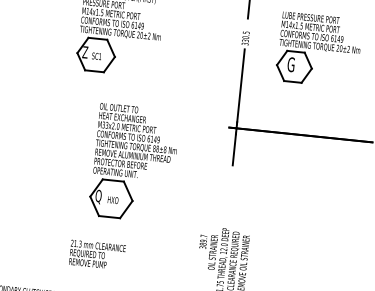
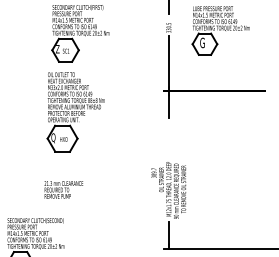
part: (133, 163) -> (75, 112), moved
text: (96, 254) -> (63, 189), moved

